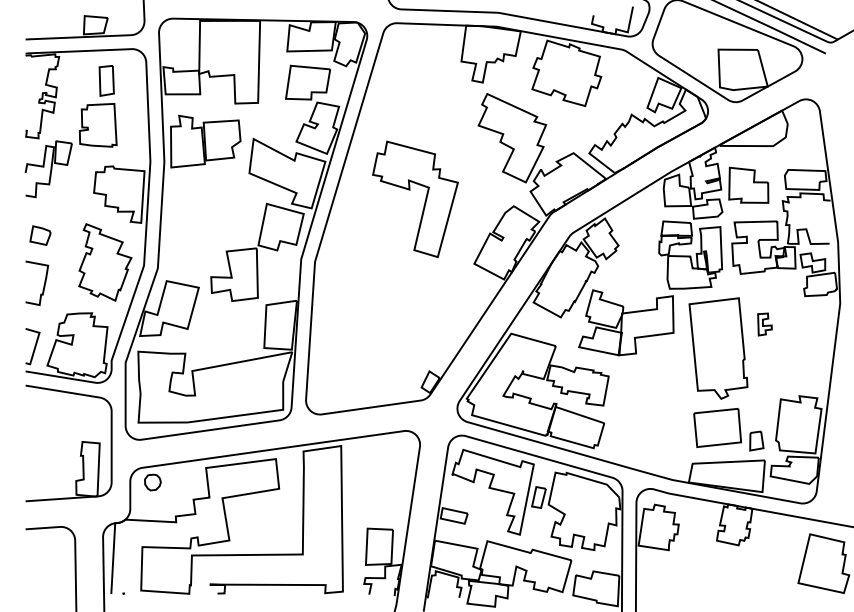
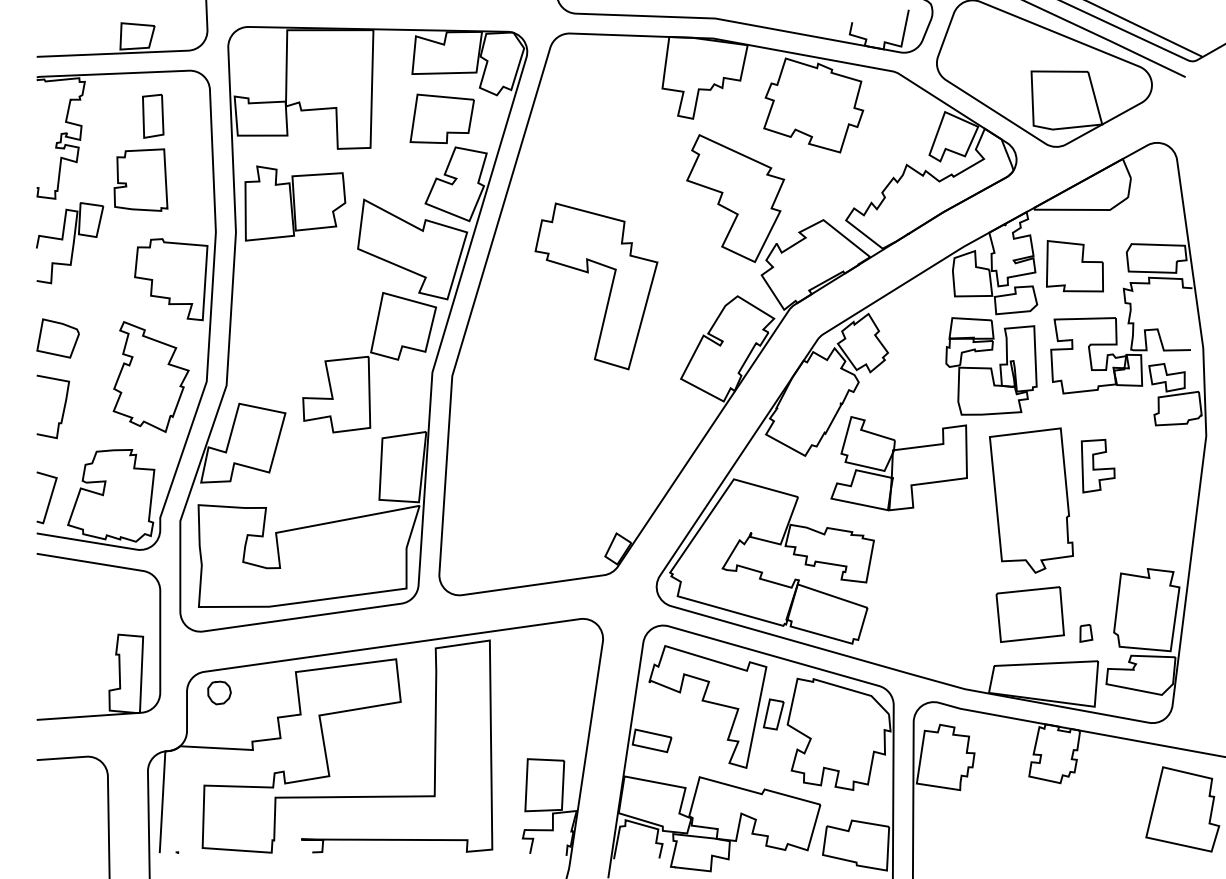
part: (40, 235) -> (58, 338), size x1.43
part: (764, 324) -> (1097, 466), size x1.67
part: (756, 440) -> (1086, 632), size x0.62

